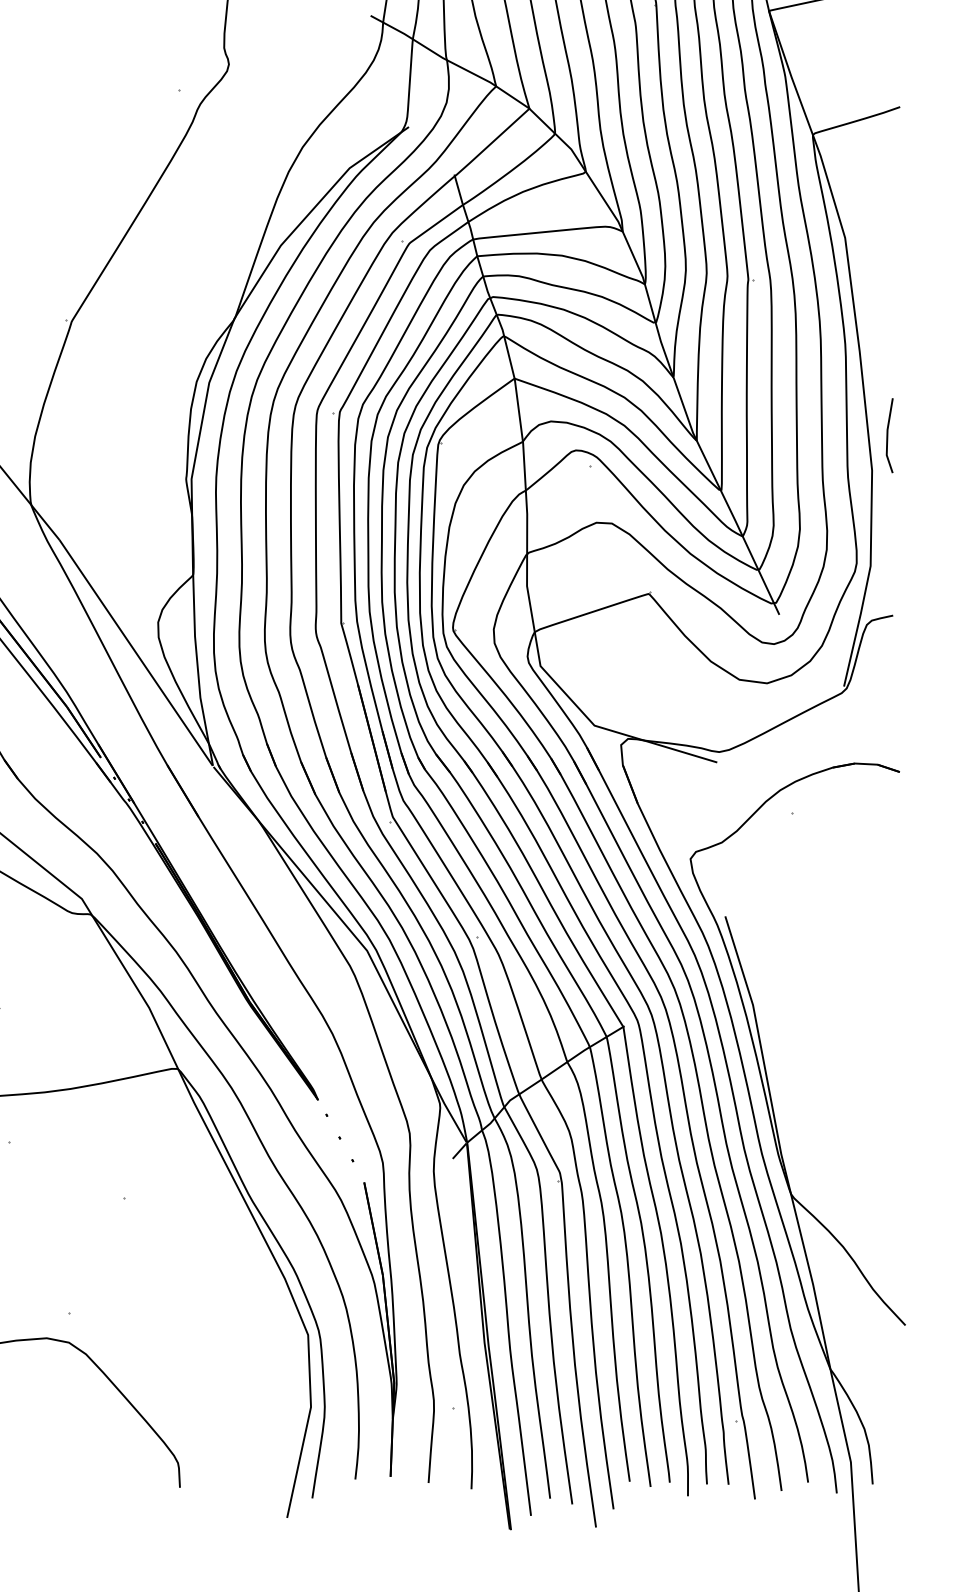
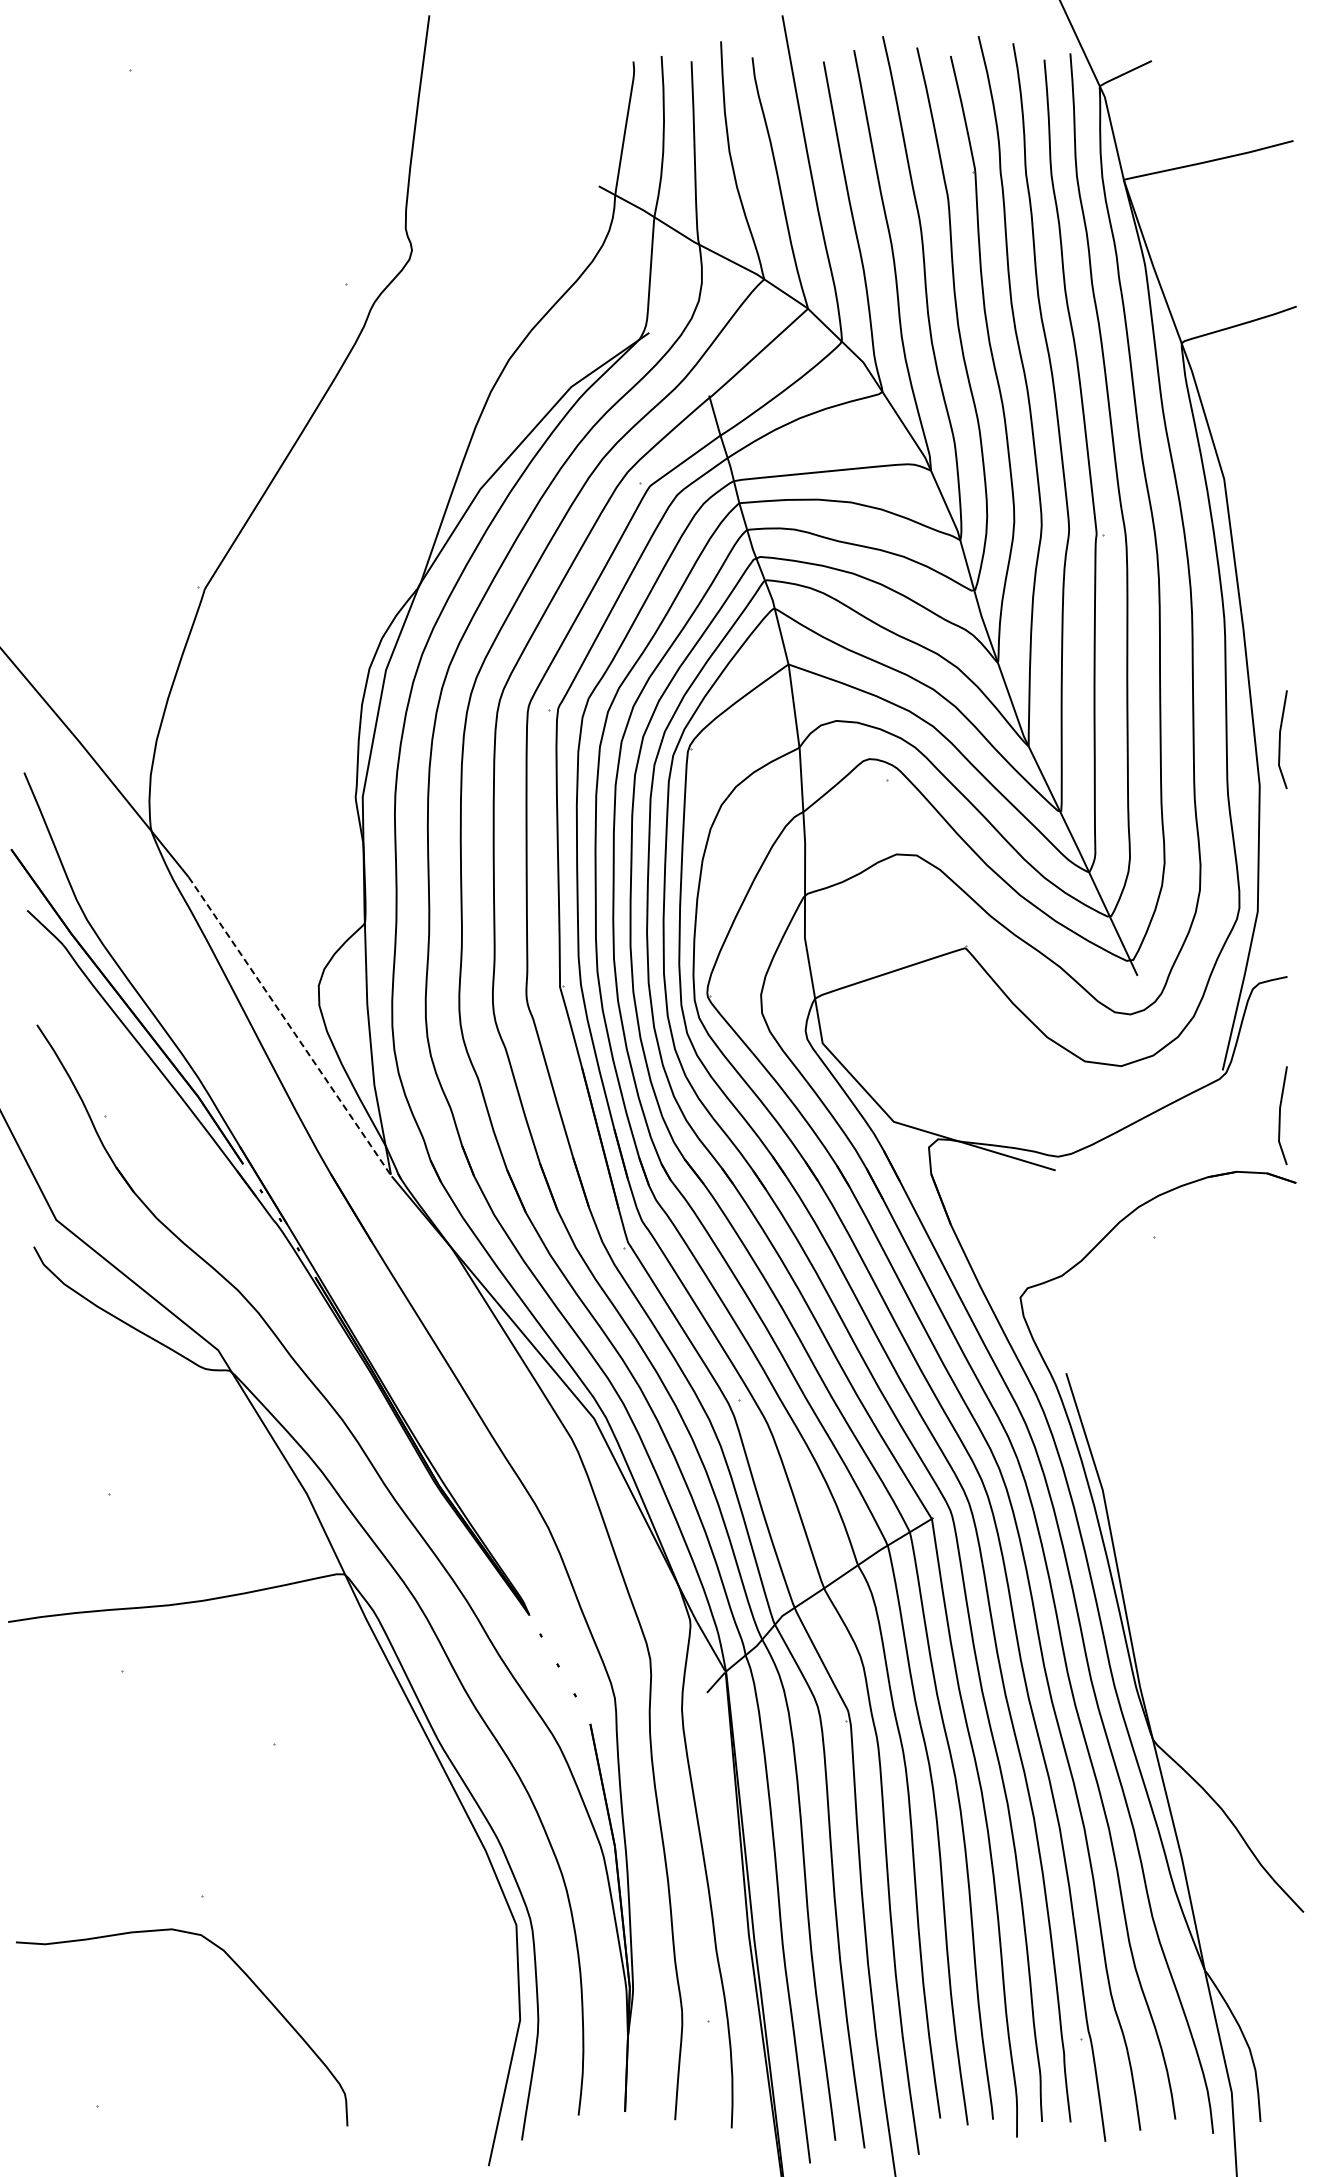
line: (136, 653) -> (289, 1026), solid -> dashed
line: (887, 720) -> (1280, 1115), added

